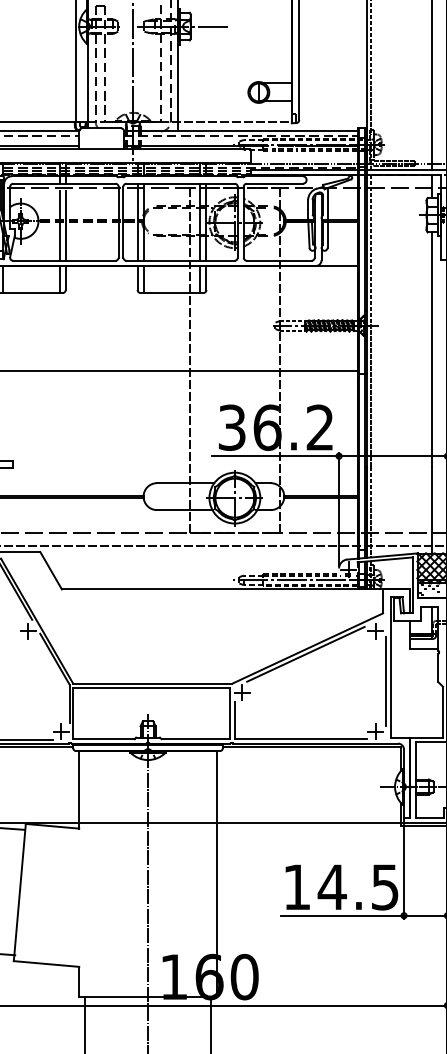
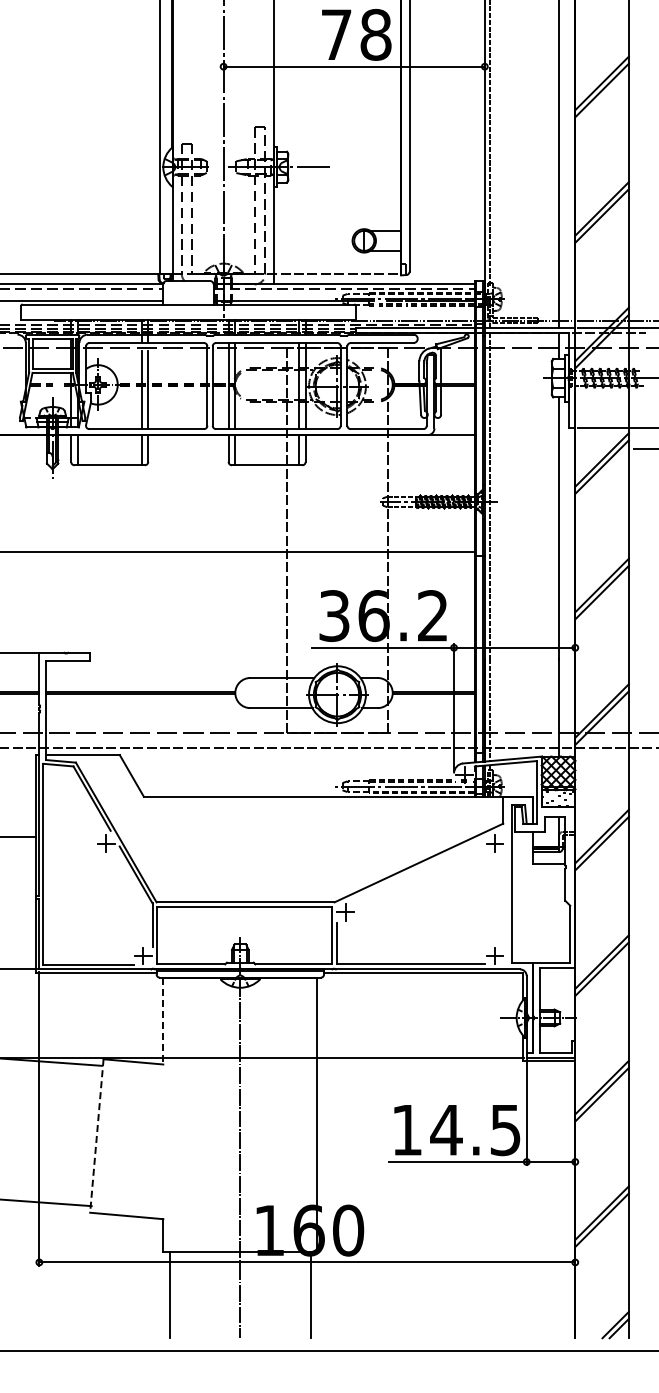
line: (305, 654) -> (416, 869), removed
line: (385, 681) -> (506, 899), removed
line: (79, 790) -> (163, 1021), solid -> dashed
line: (19, 892) -> (96, 1136), solid -> dashed

